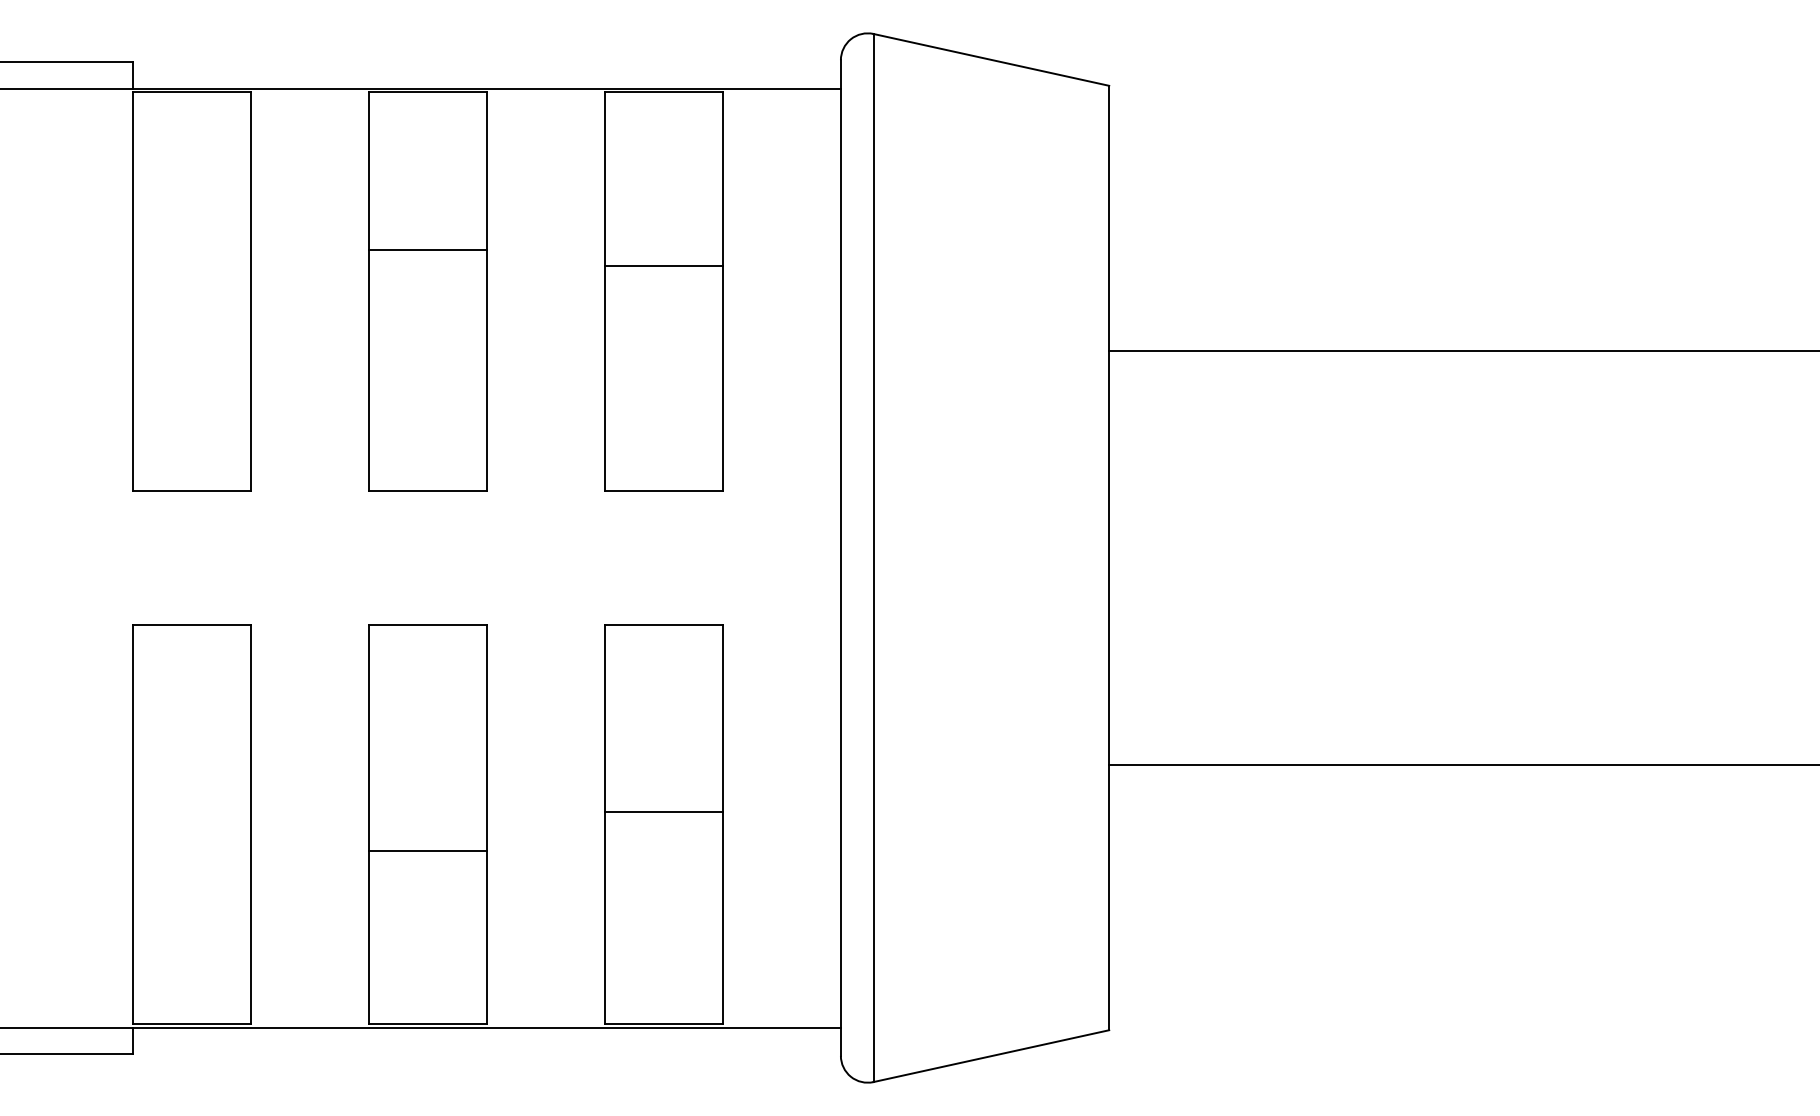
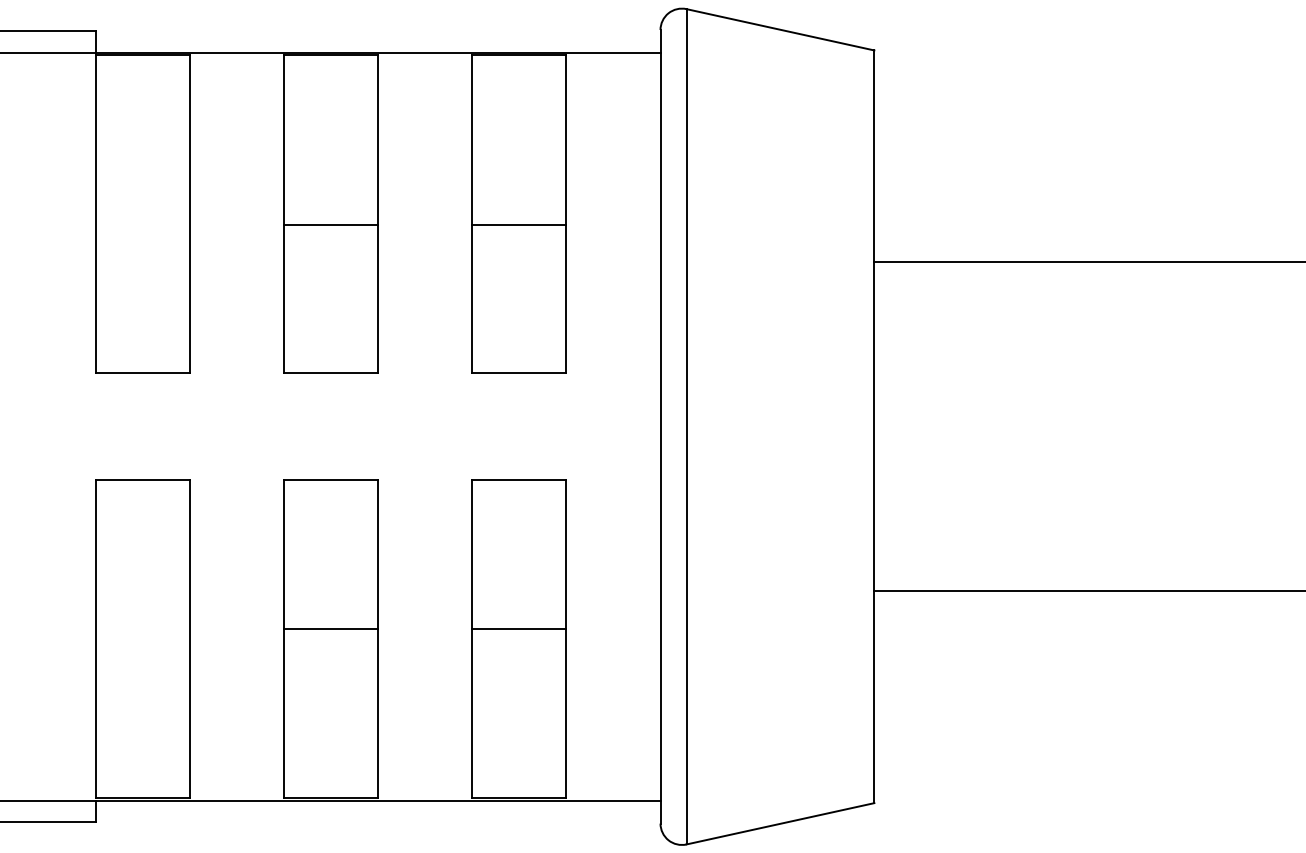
line: (427, 250) -> (331, 224), moved
line: (663, 266) -> (519, 224), moved
line: (427, 850) -> (331, 628), moved

